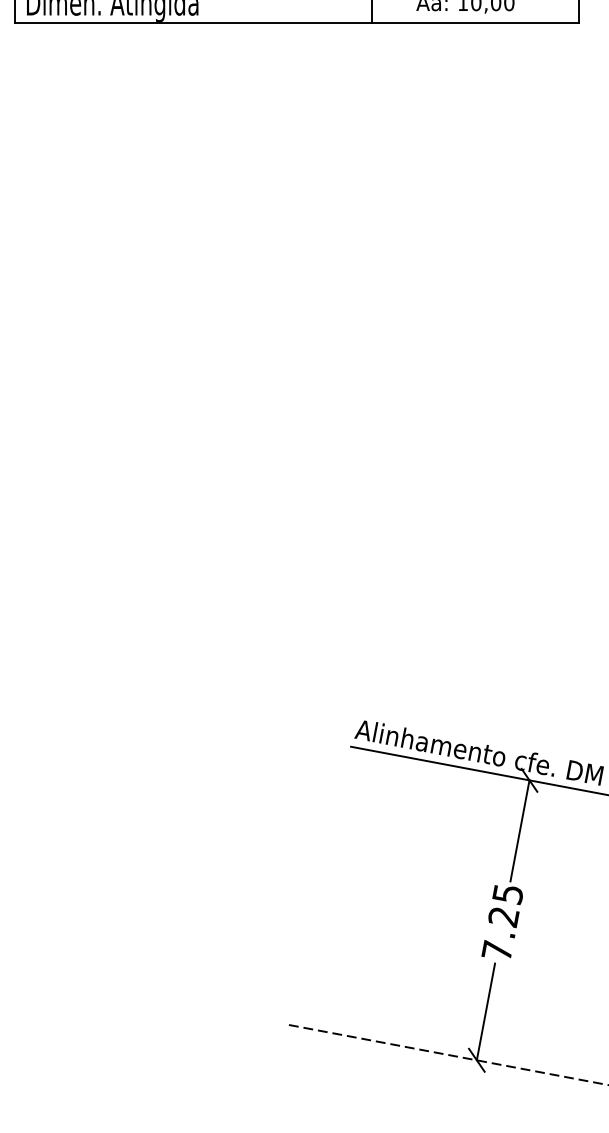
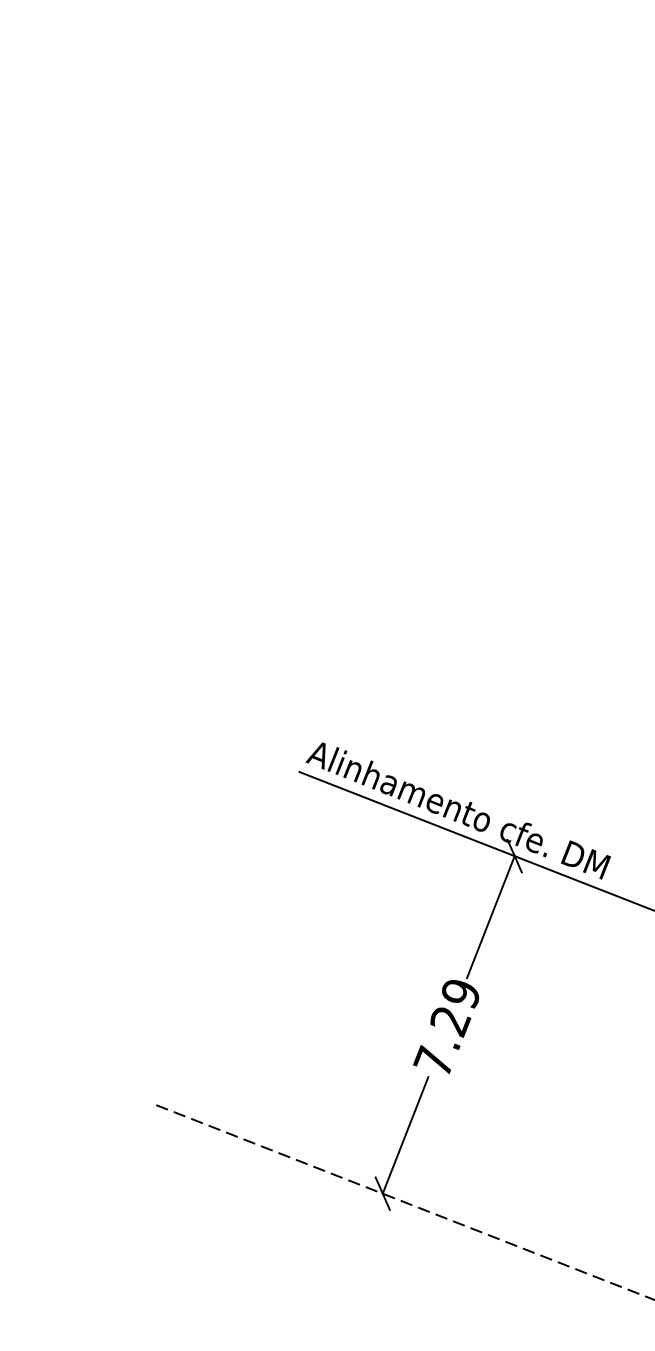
text: (507, 894) -> (460, 993), 7.25 -> 7.29

